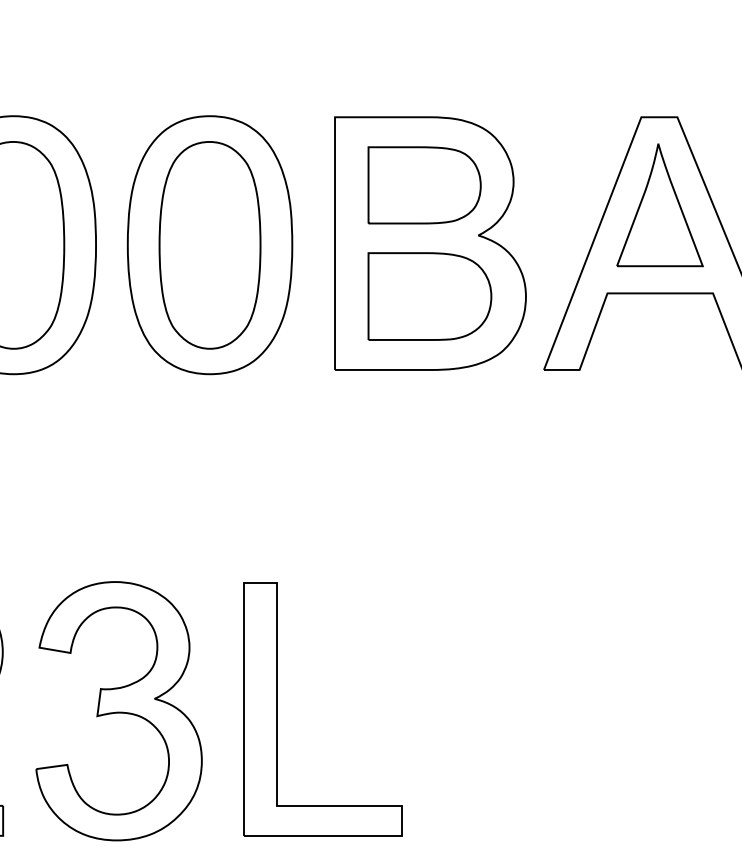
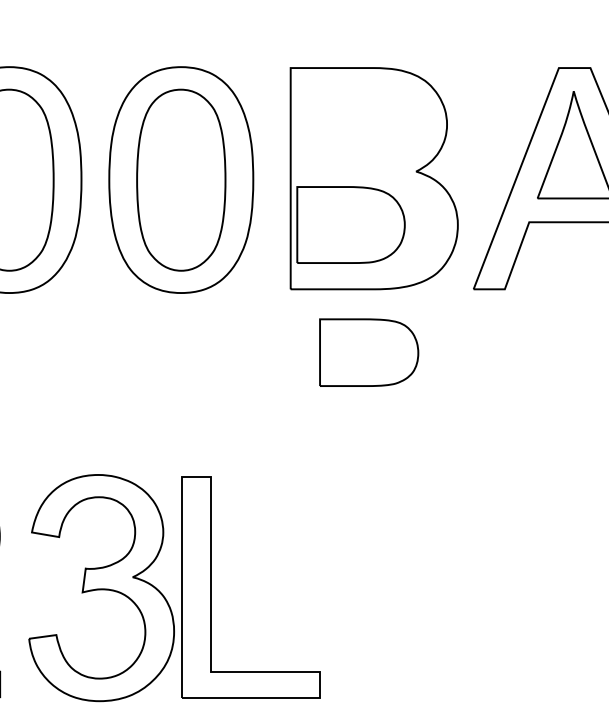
part: (424, 185) -> (369, 352), moved
part: (429, 296) -> (350, 224), moved
part: (277, 709) -> (211, 587), moved

